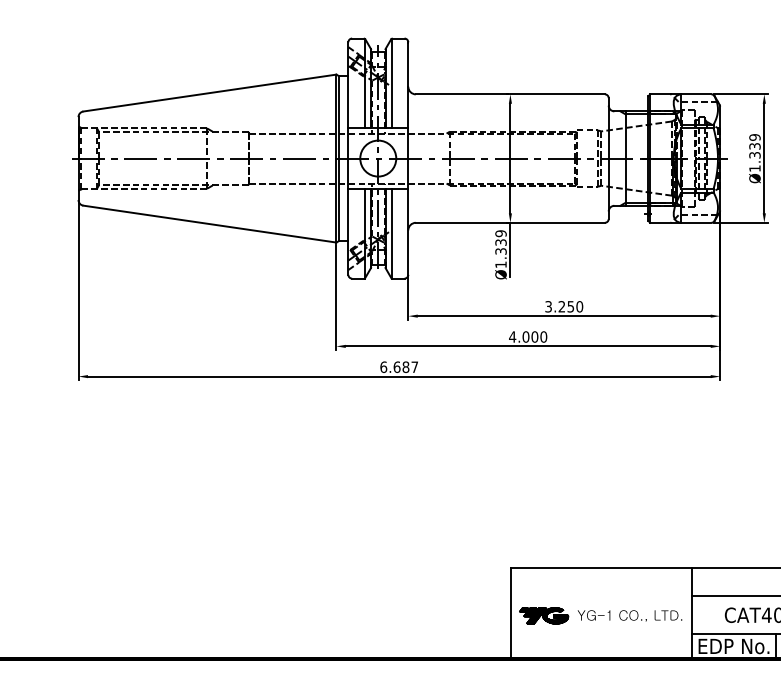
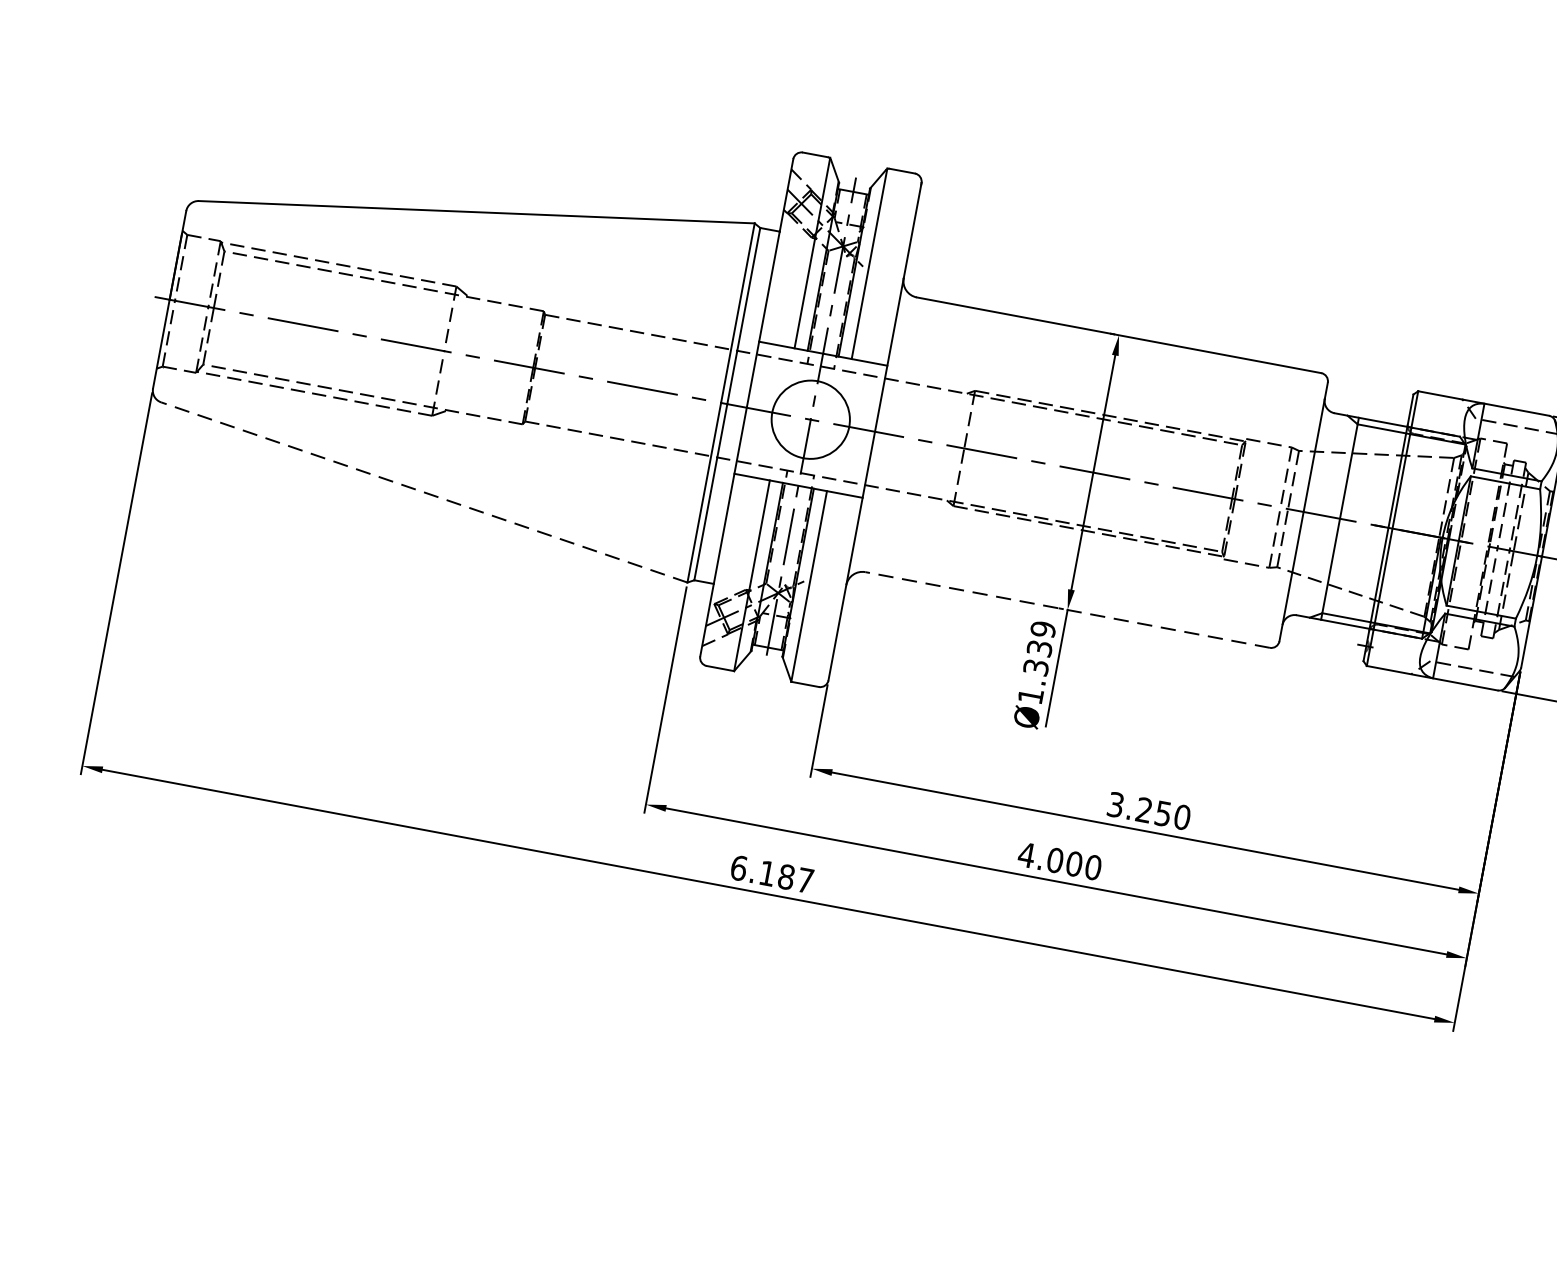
line: (510, 222) -> (1067, 609), solid -> dashed
line: (209, 224) -> (423, 493), solid -> dashed
text: (396, 367) -> (766, 873), 6.687 -> 6.187

